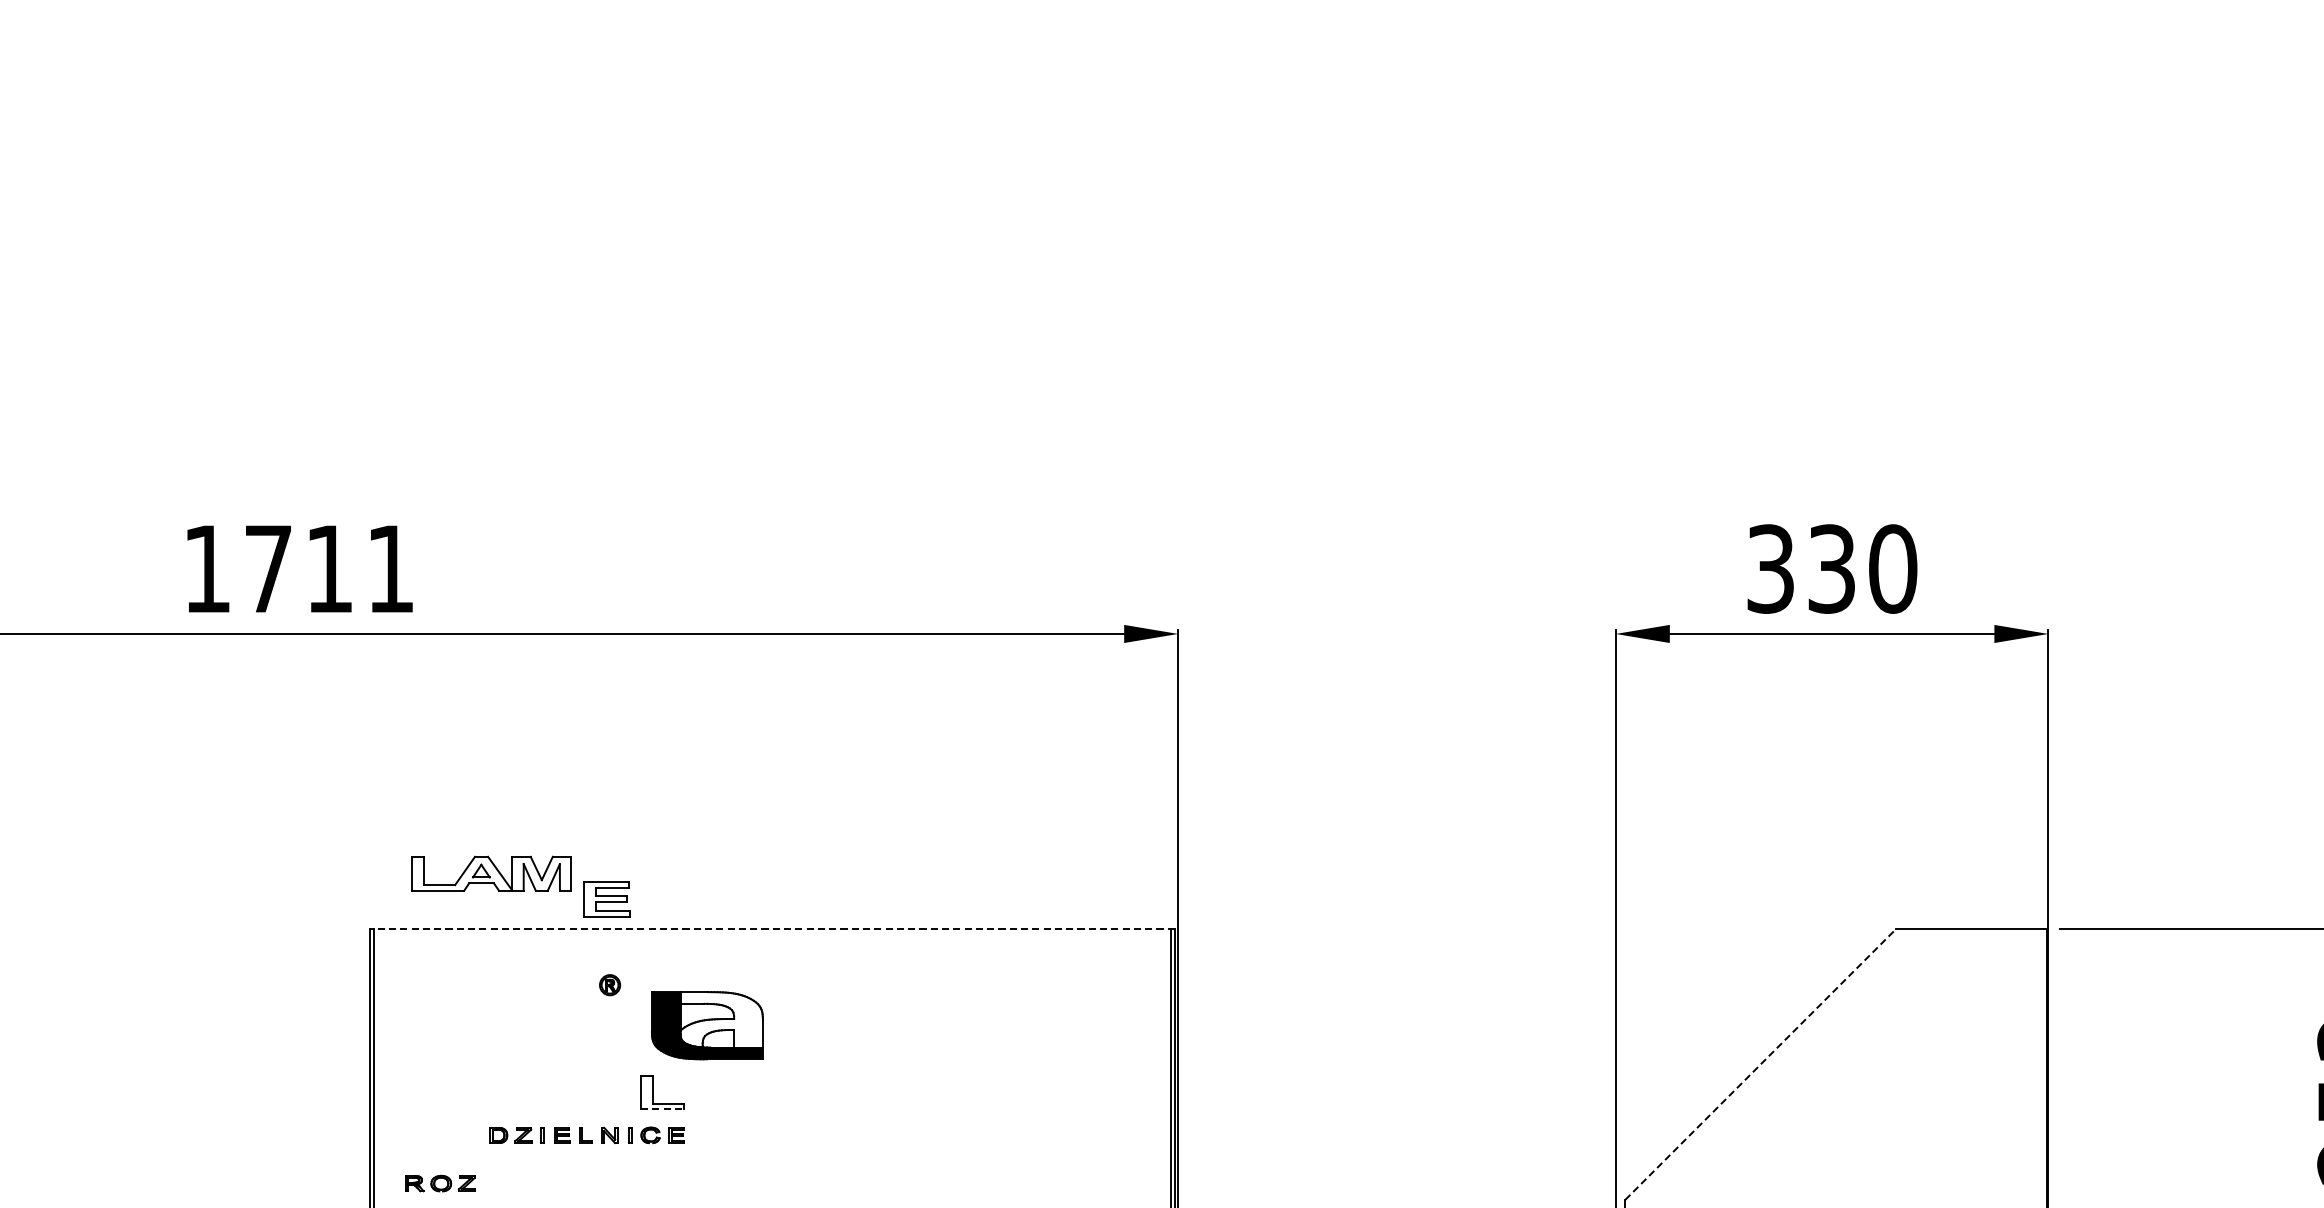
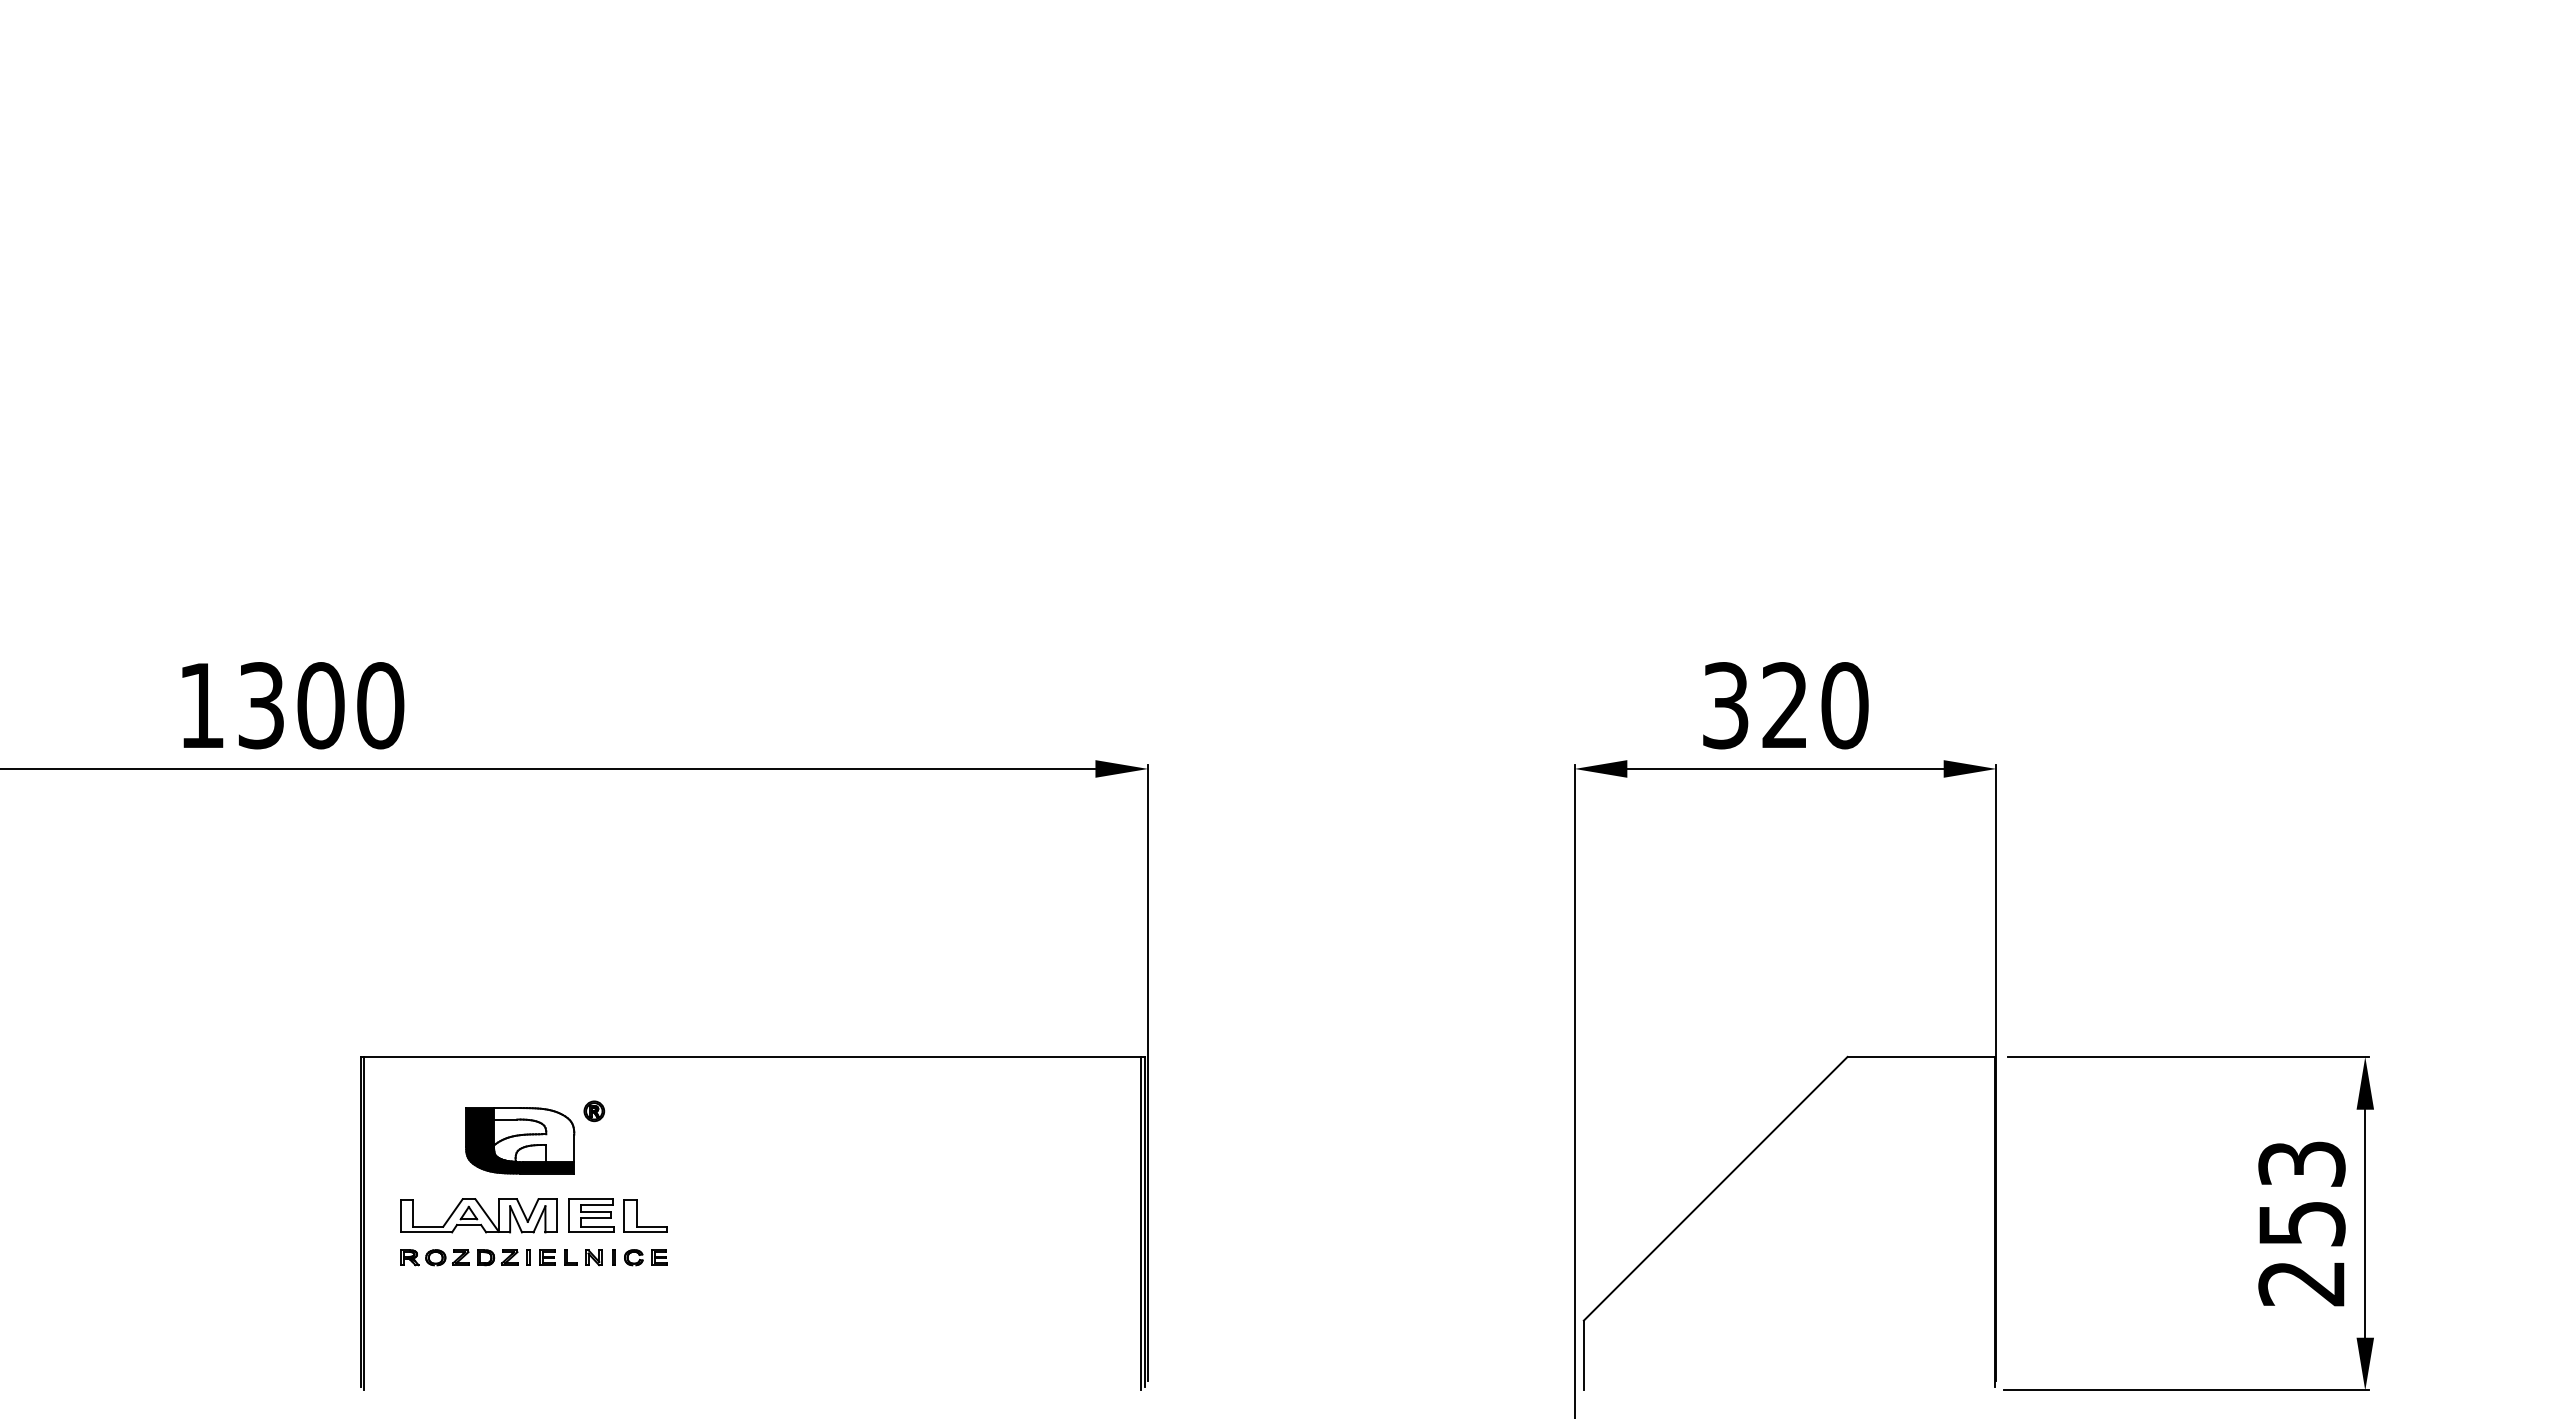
text: (330, 568) -> (321, 705), 1711 -> 1300
text: (1831, 568) -> (1784, 705), 330 -> 320
part: (491, 873) -> (478, 1215), moved
part: (607, 899) -> (591, 1215), moved
line: (772, 928) -> (752, 1056), dashed -> solid
part: (707, 1025) -> (520, 1140), moved
line: (1761, 1064) -> (1716, 1188), dashed -> solid
line: (663, 1109) -> (646, 1232), dashed -> solid
part: (439, 1183) -> (434, 1257), moved

